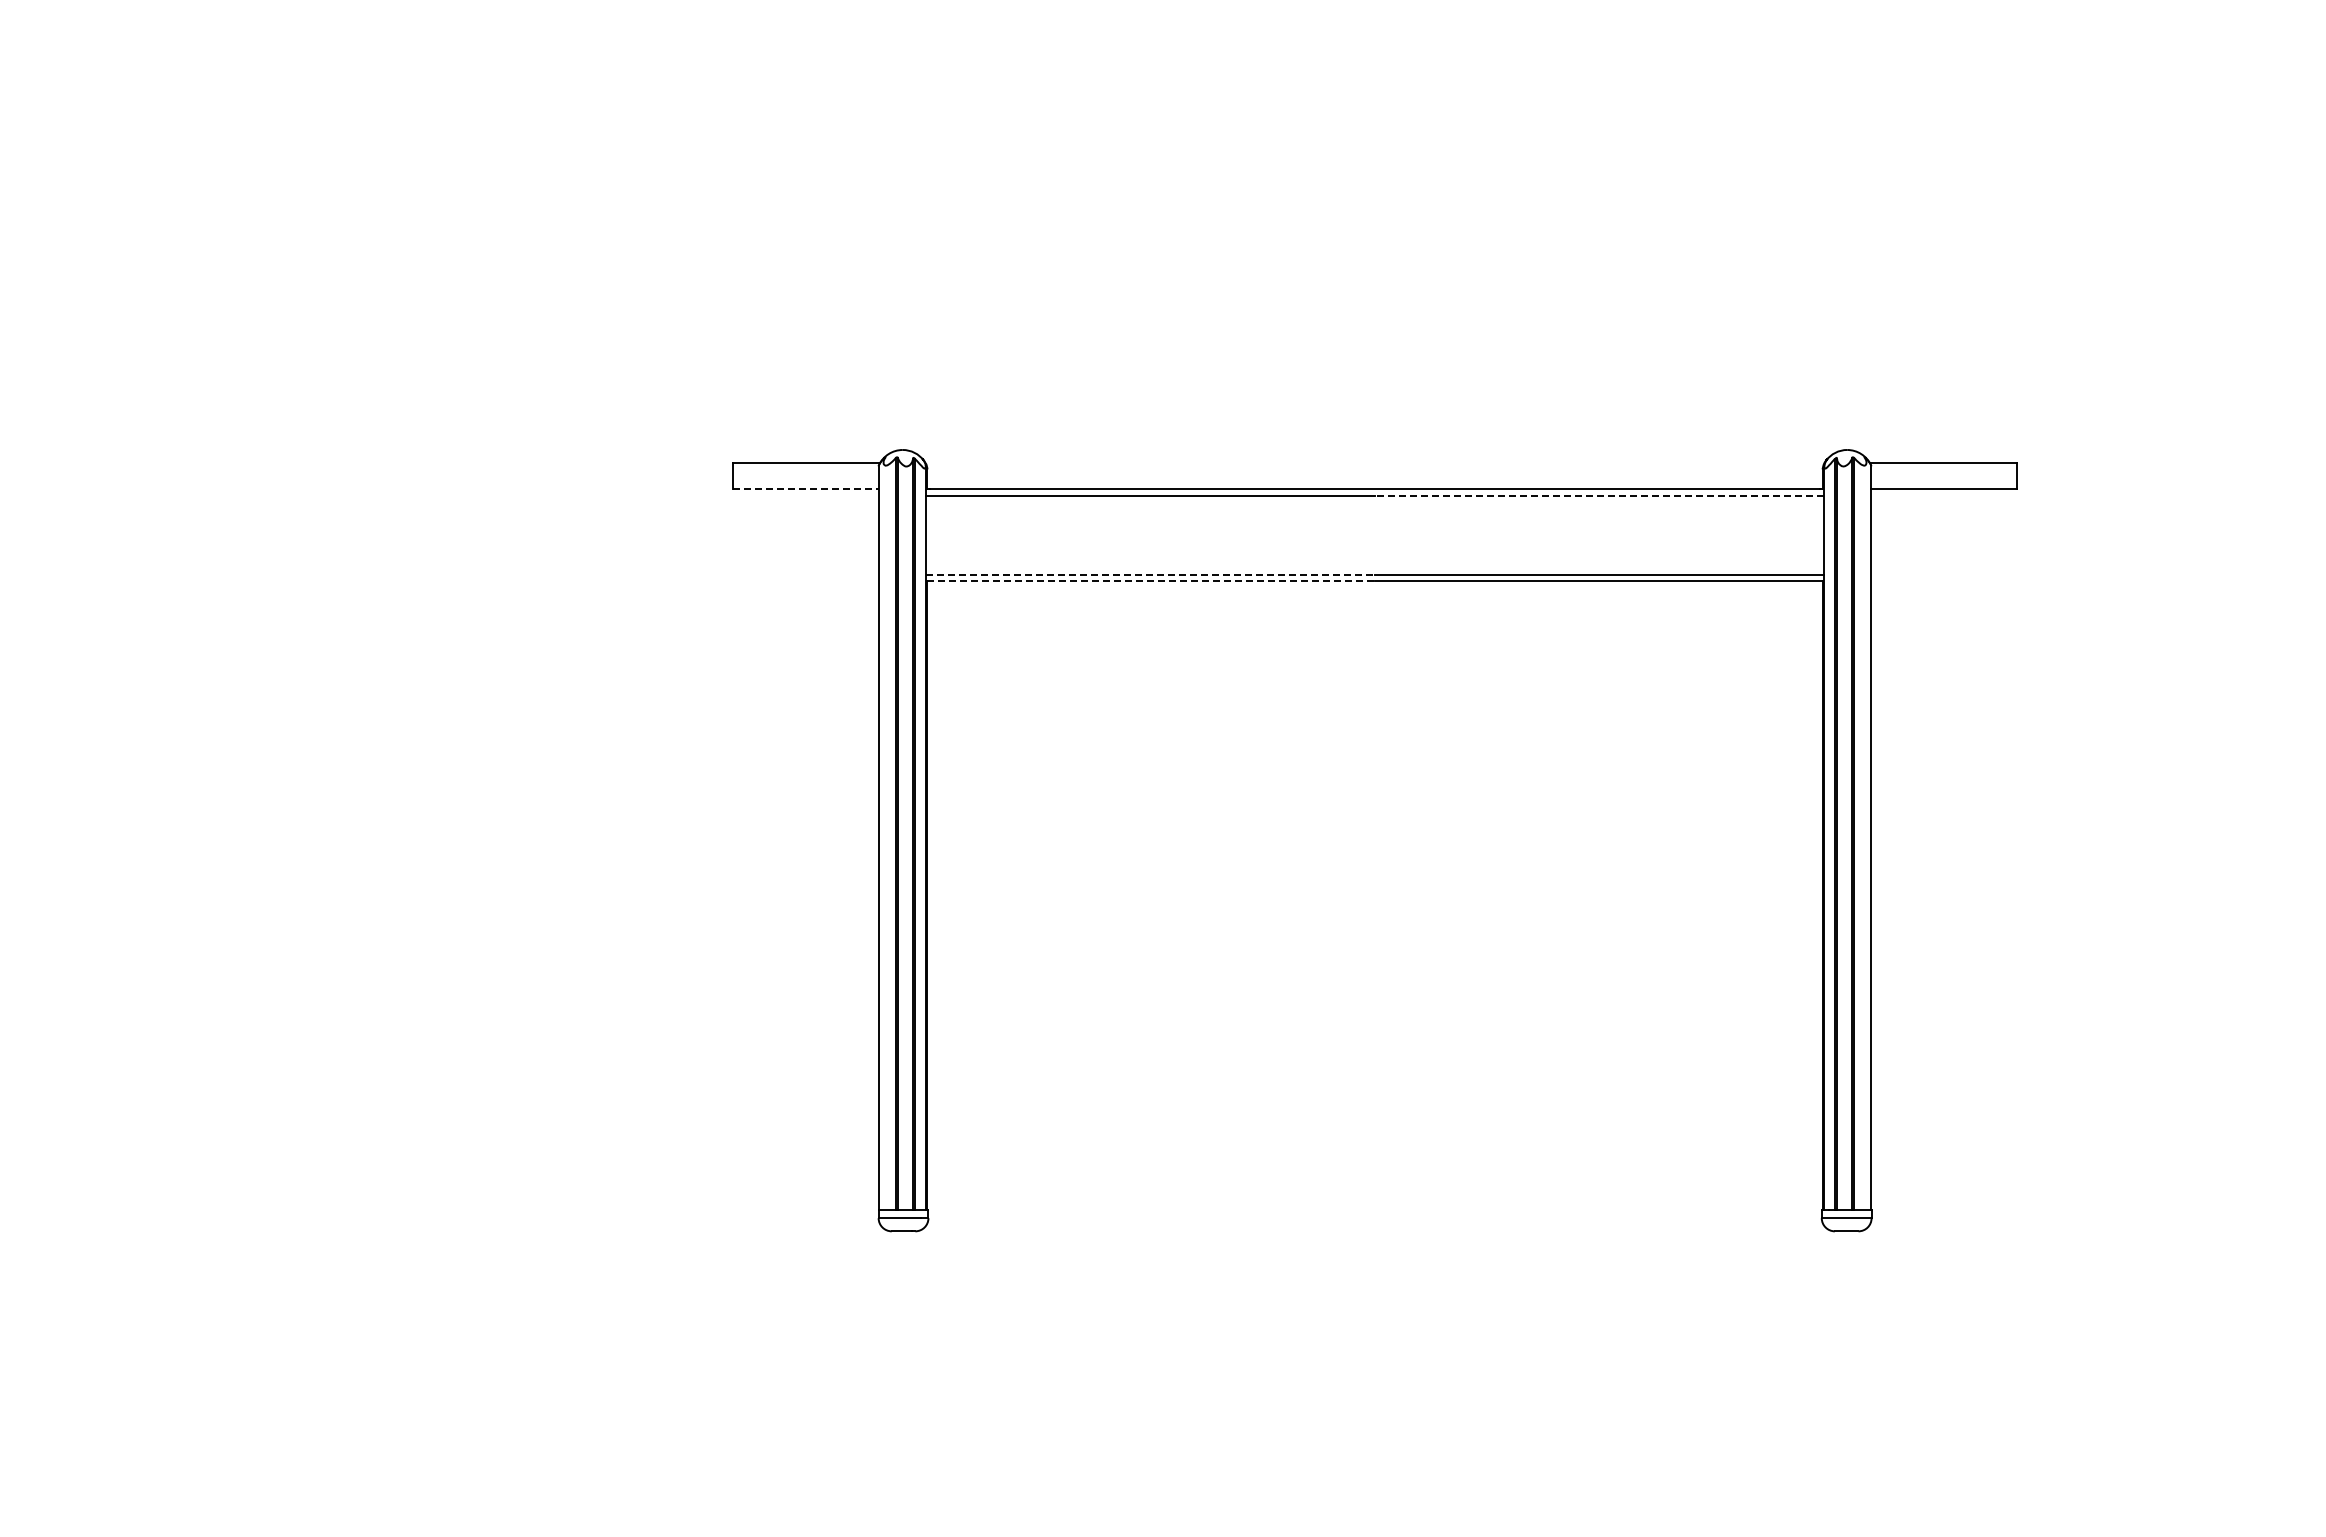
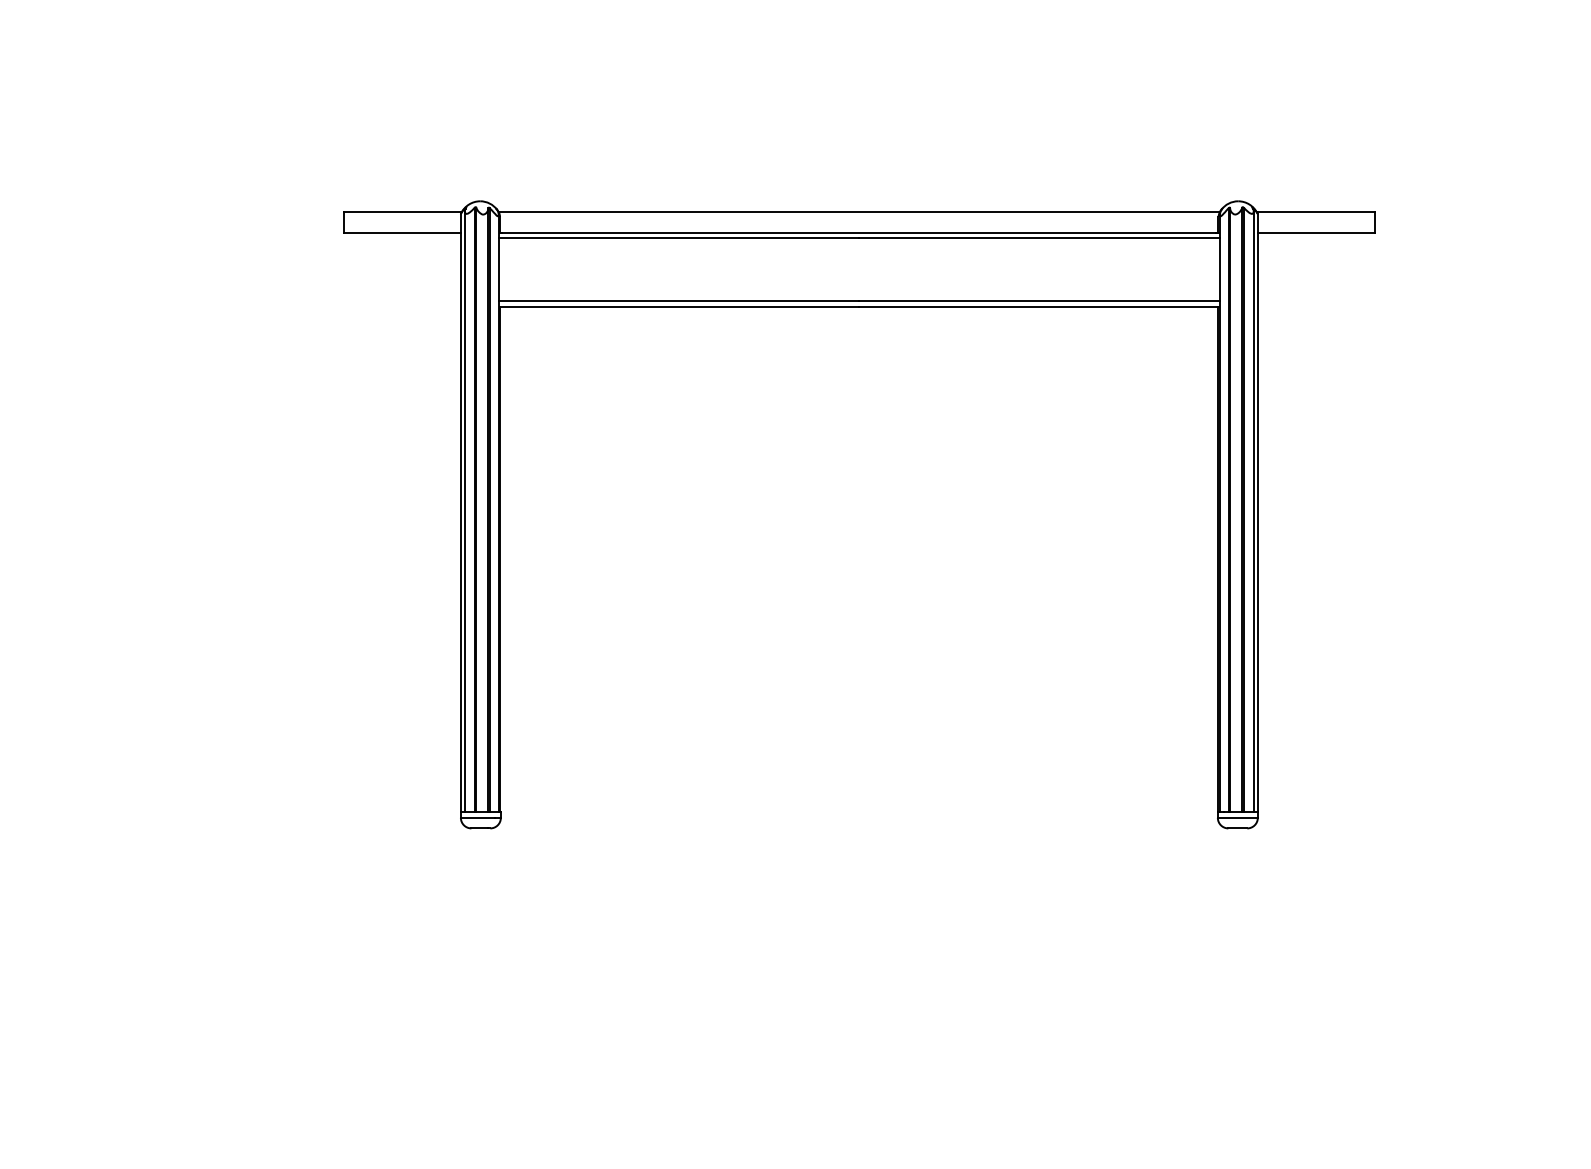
line: (1374, 463) -> (858, 212), added
line: (806, 489) -> (402, 233), dashed -> solid
line: (1599, 495) -> (1039, 237), dashed -> solid
line: (1150, 574) -> (679, 301), dashed -> solid
line: (1151, 581) -> (679, 306), dashed -> solid
line: (883, 836) -> (464, 511), added
line: (1866, 836) -> (1253, 511), added

